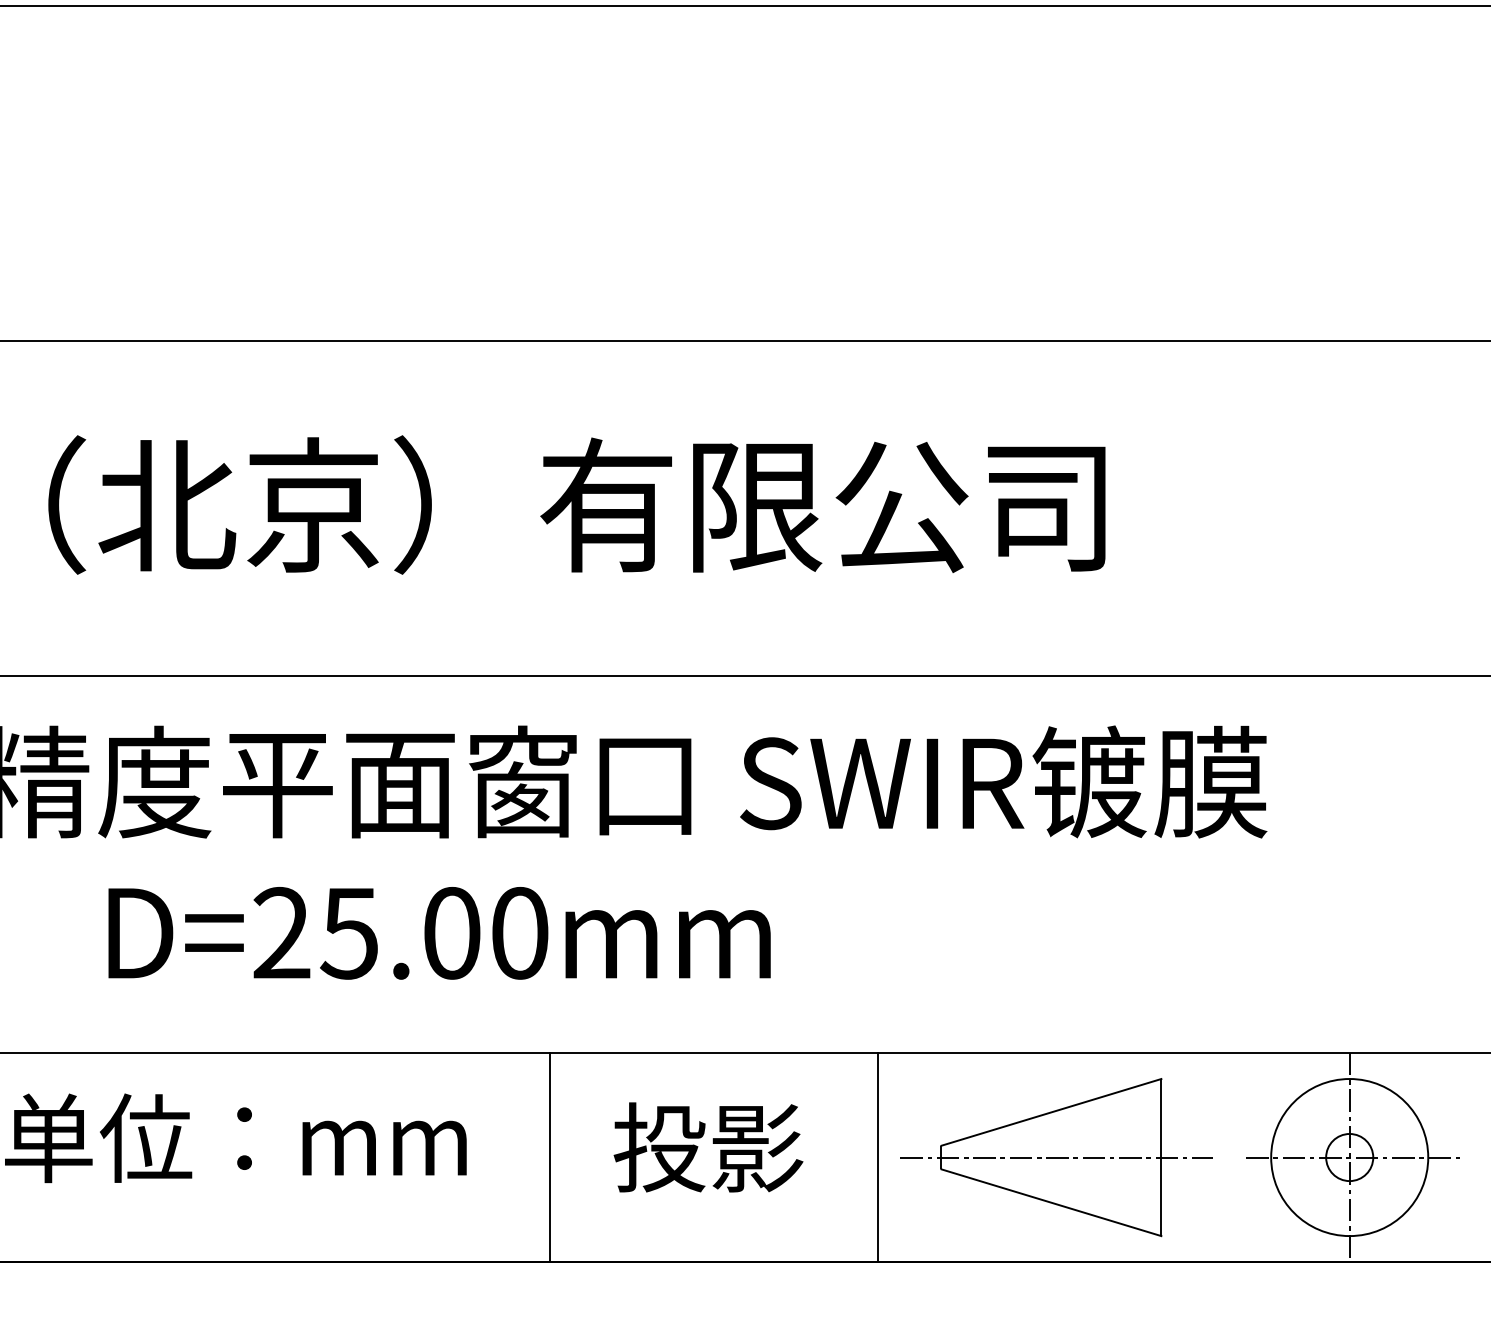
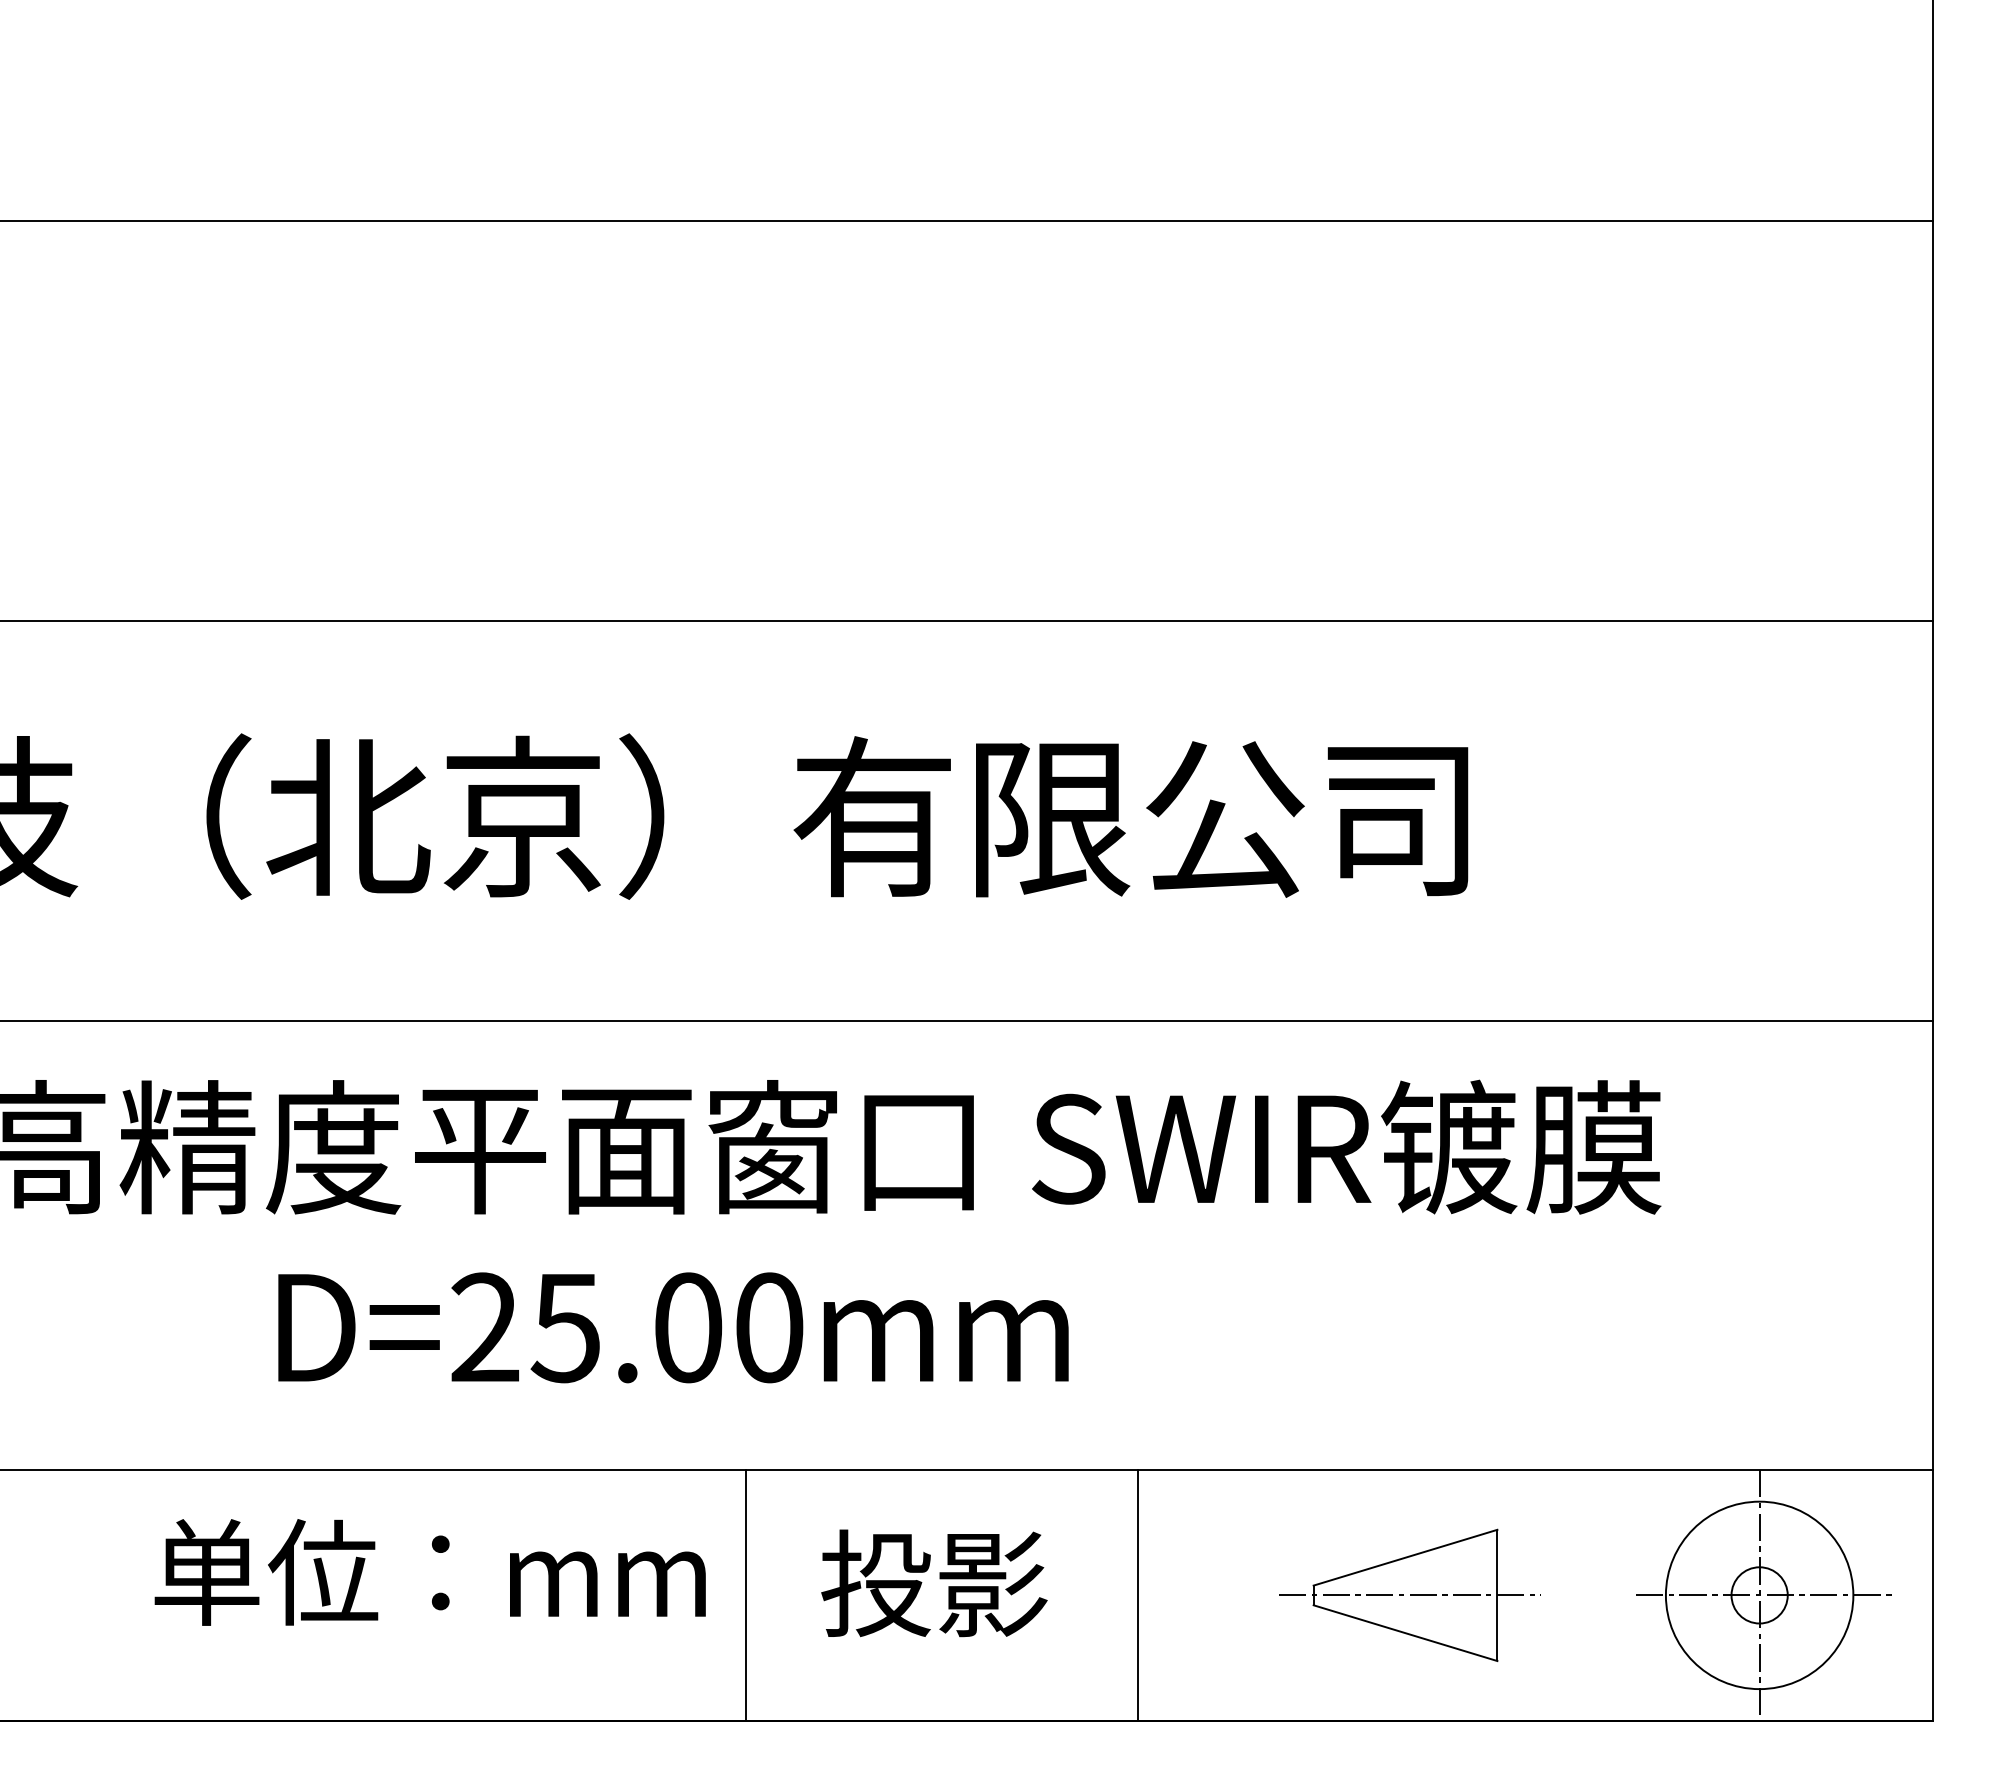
text: (708, 1147) -> (934, 1583), moved
line: (550, 1157) -> (746, 1595), moved
line: (877, 1157) -> (1137, 1595), moved
part: (1056, 1157) -> (1409, 1595), size x0.7

